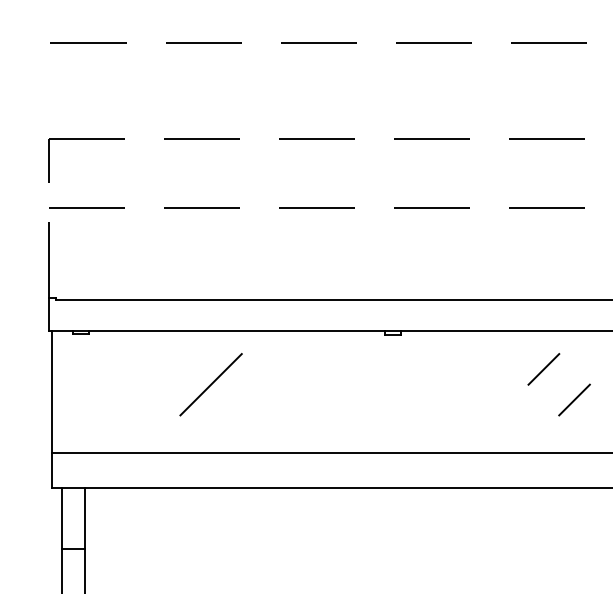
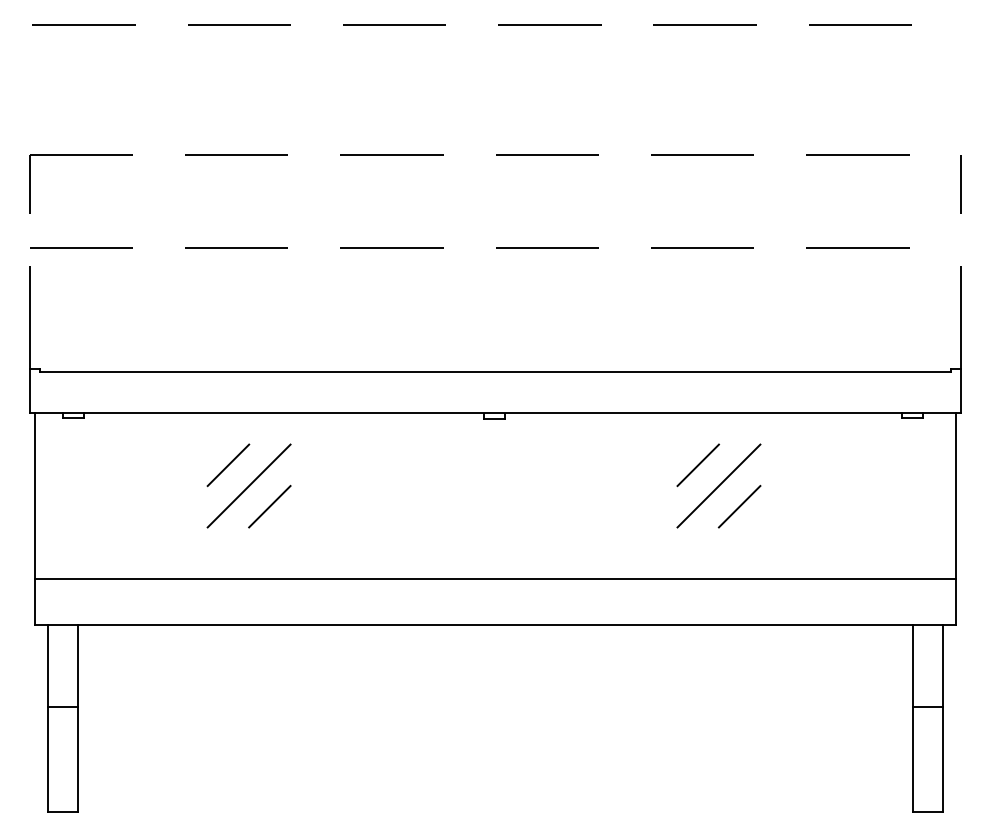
line: (195, 369) -> (228, 465), added
line: (558, 384) -> (718, 485), added
line: (226, 399) -> (269, 506), added

